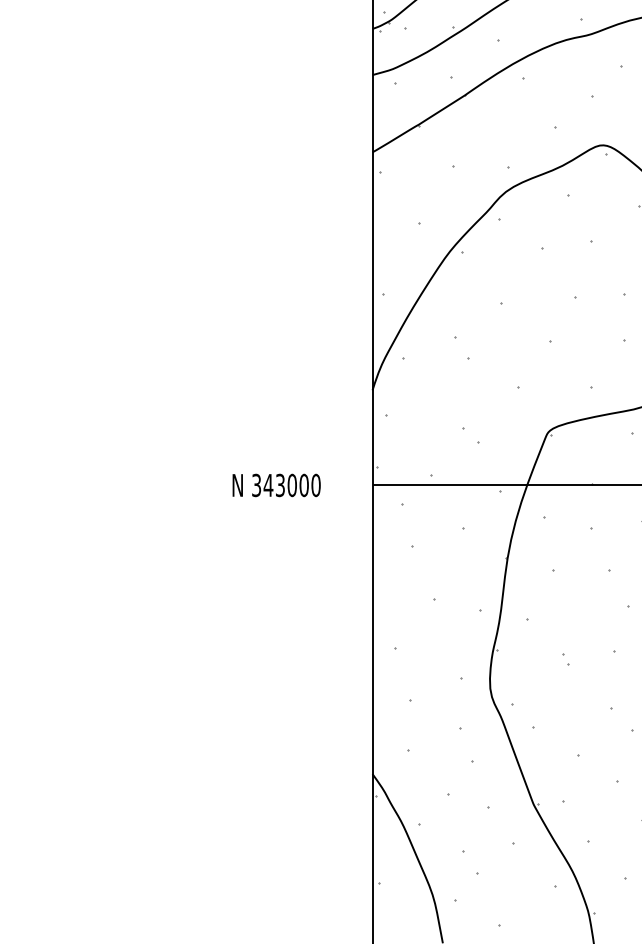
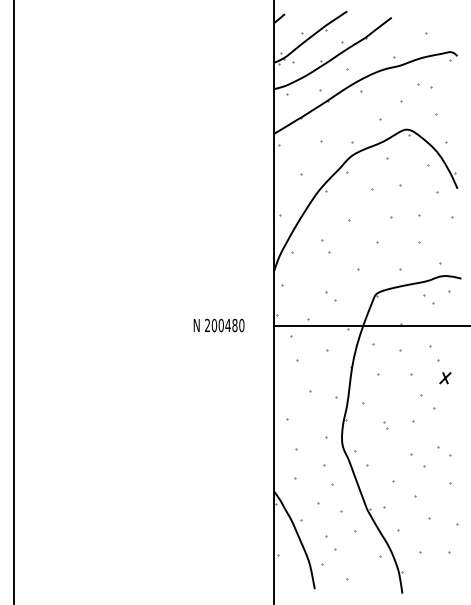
text: (280, 485) -> (221, 325), 343000 -> 200480

